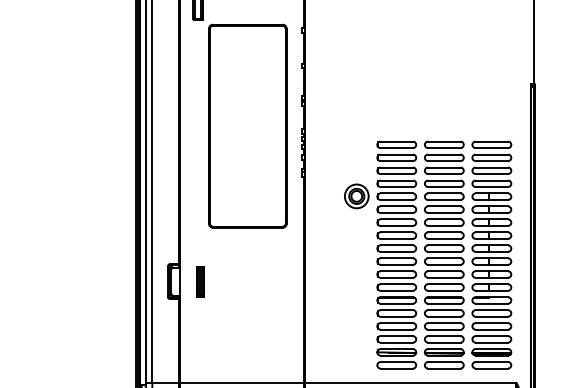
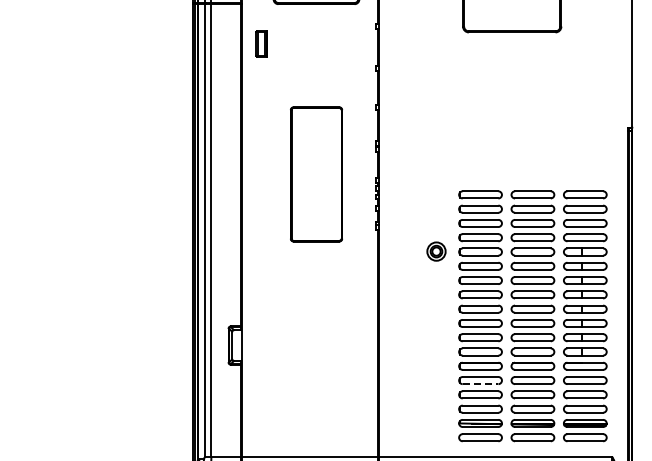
part: (247, 126) -> (316, 174), size x0.6
part: (356, 196) -> (436, 251), size x0.7
part: (199, 281) -> (263, 345), removed
line: (396, 316) -> (480, 384), solid -> dashed

